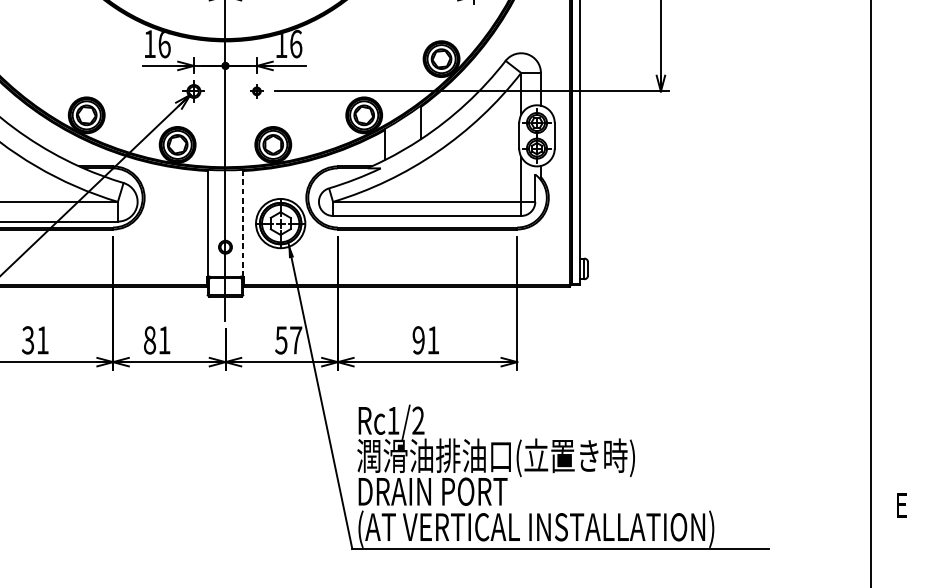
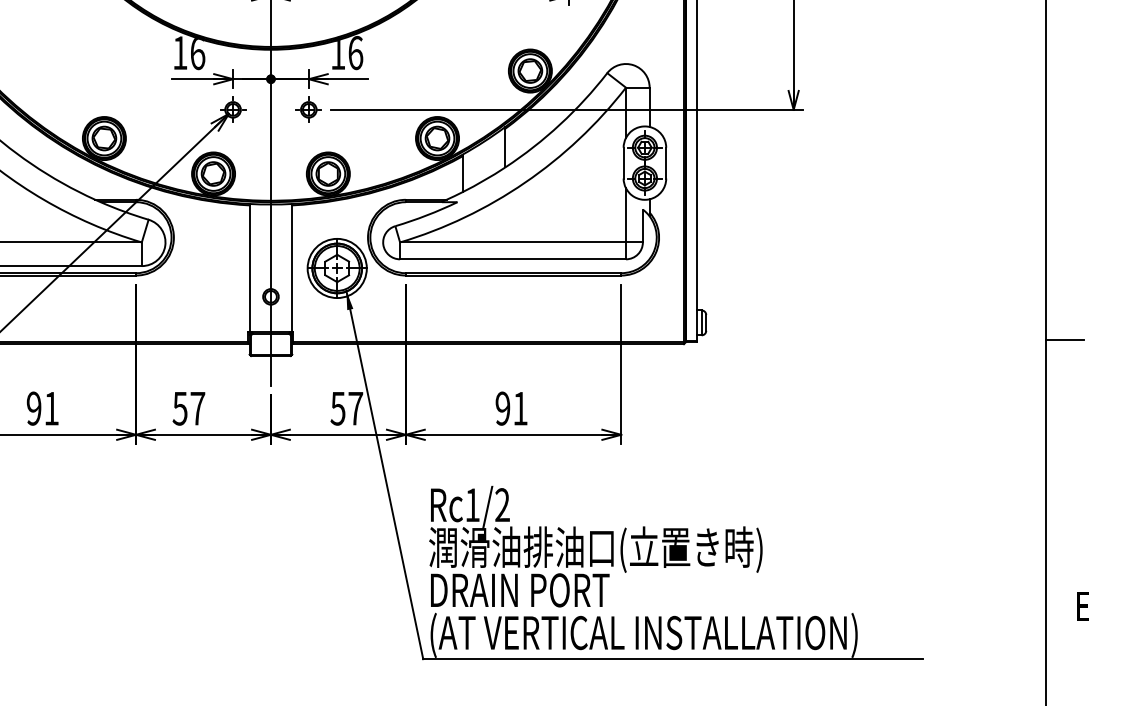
part: (256, 91) -> (308, 109), size x1.67
line: (243, 223) -> (292, 268), dashed -> solid
line: (886, 283) -> (1064, 340), added
text: (27, 340) -> (33, 408), 31 -> 91
text: (156, 340) -> (188, 408), 81 -> 57

